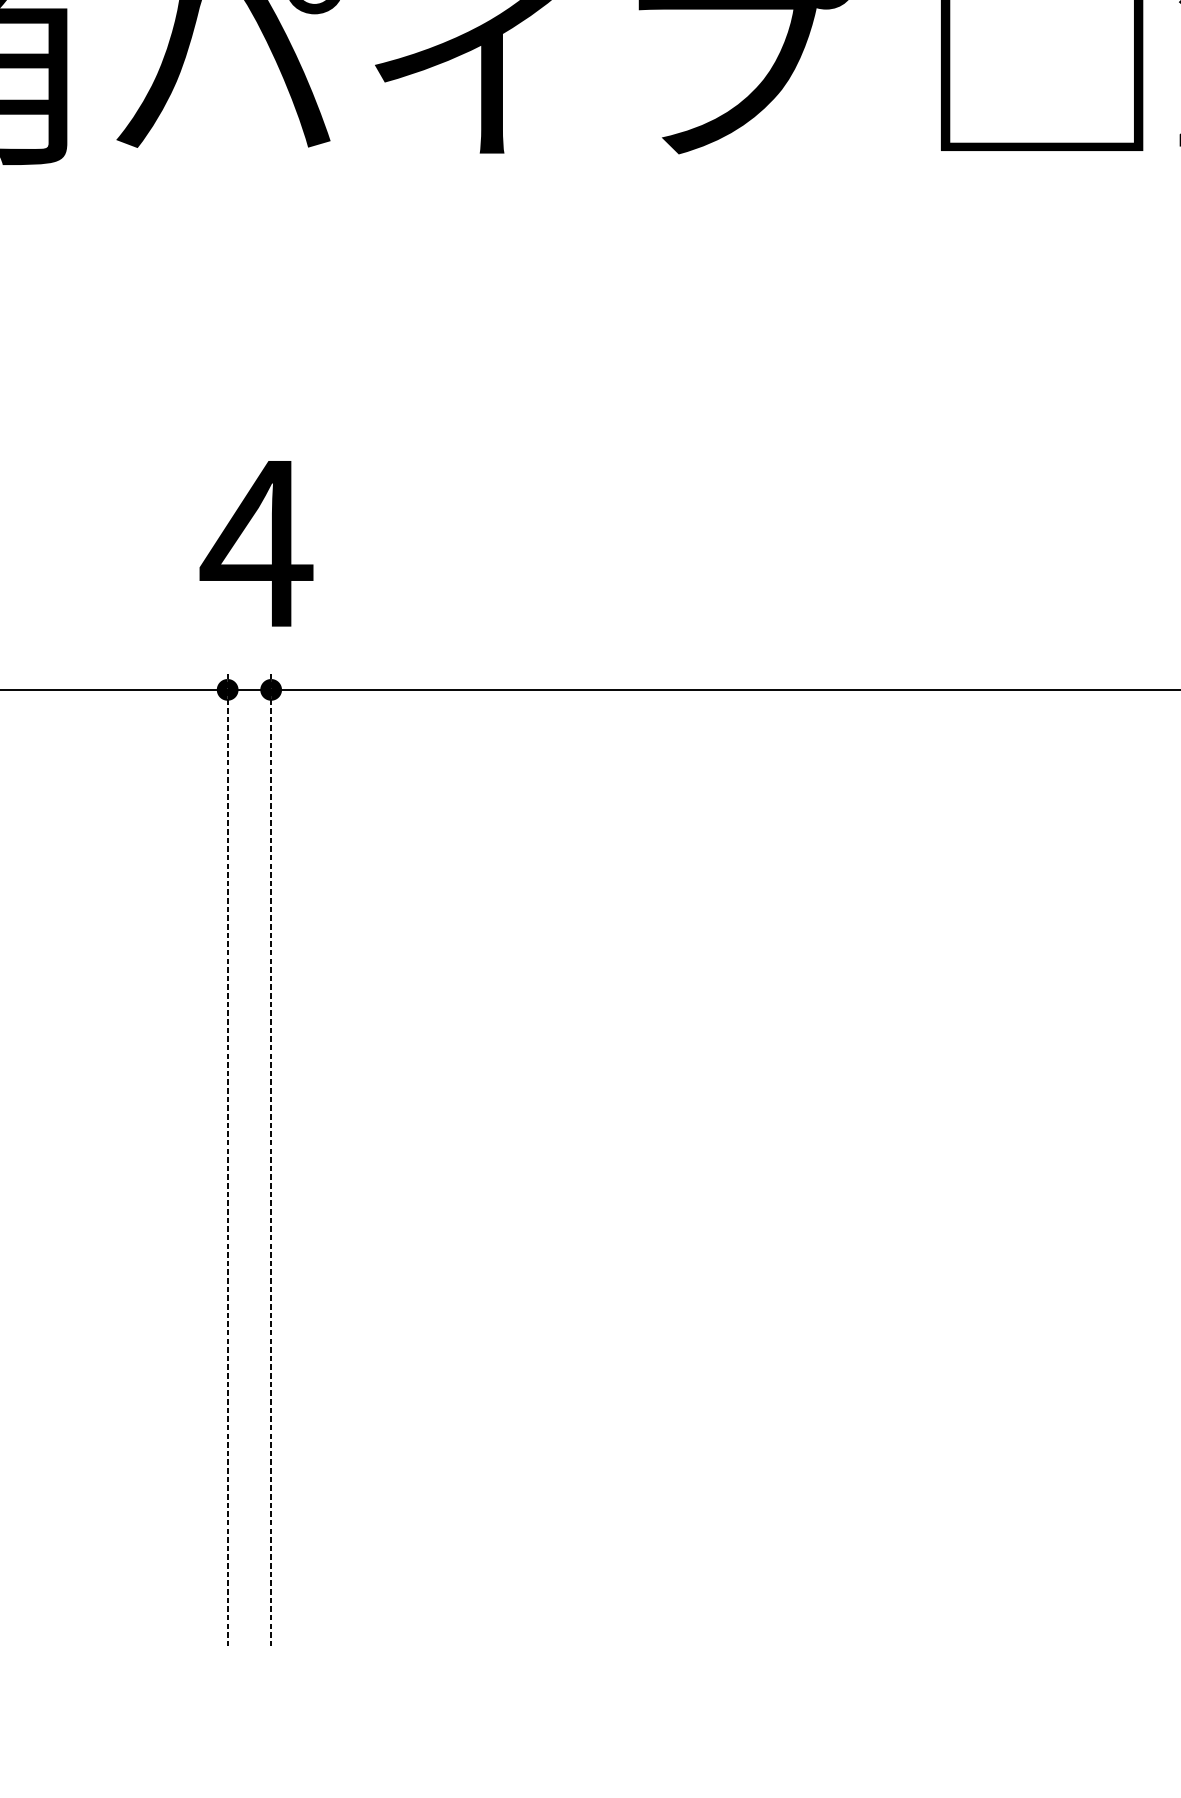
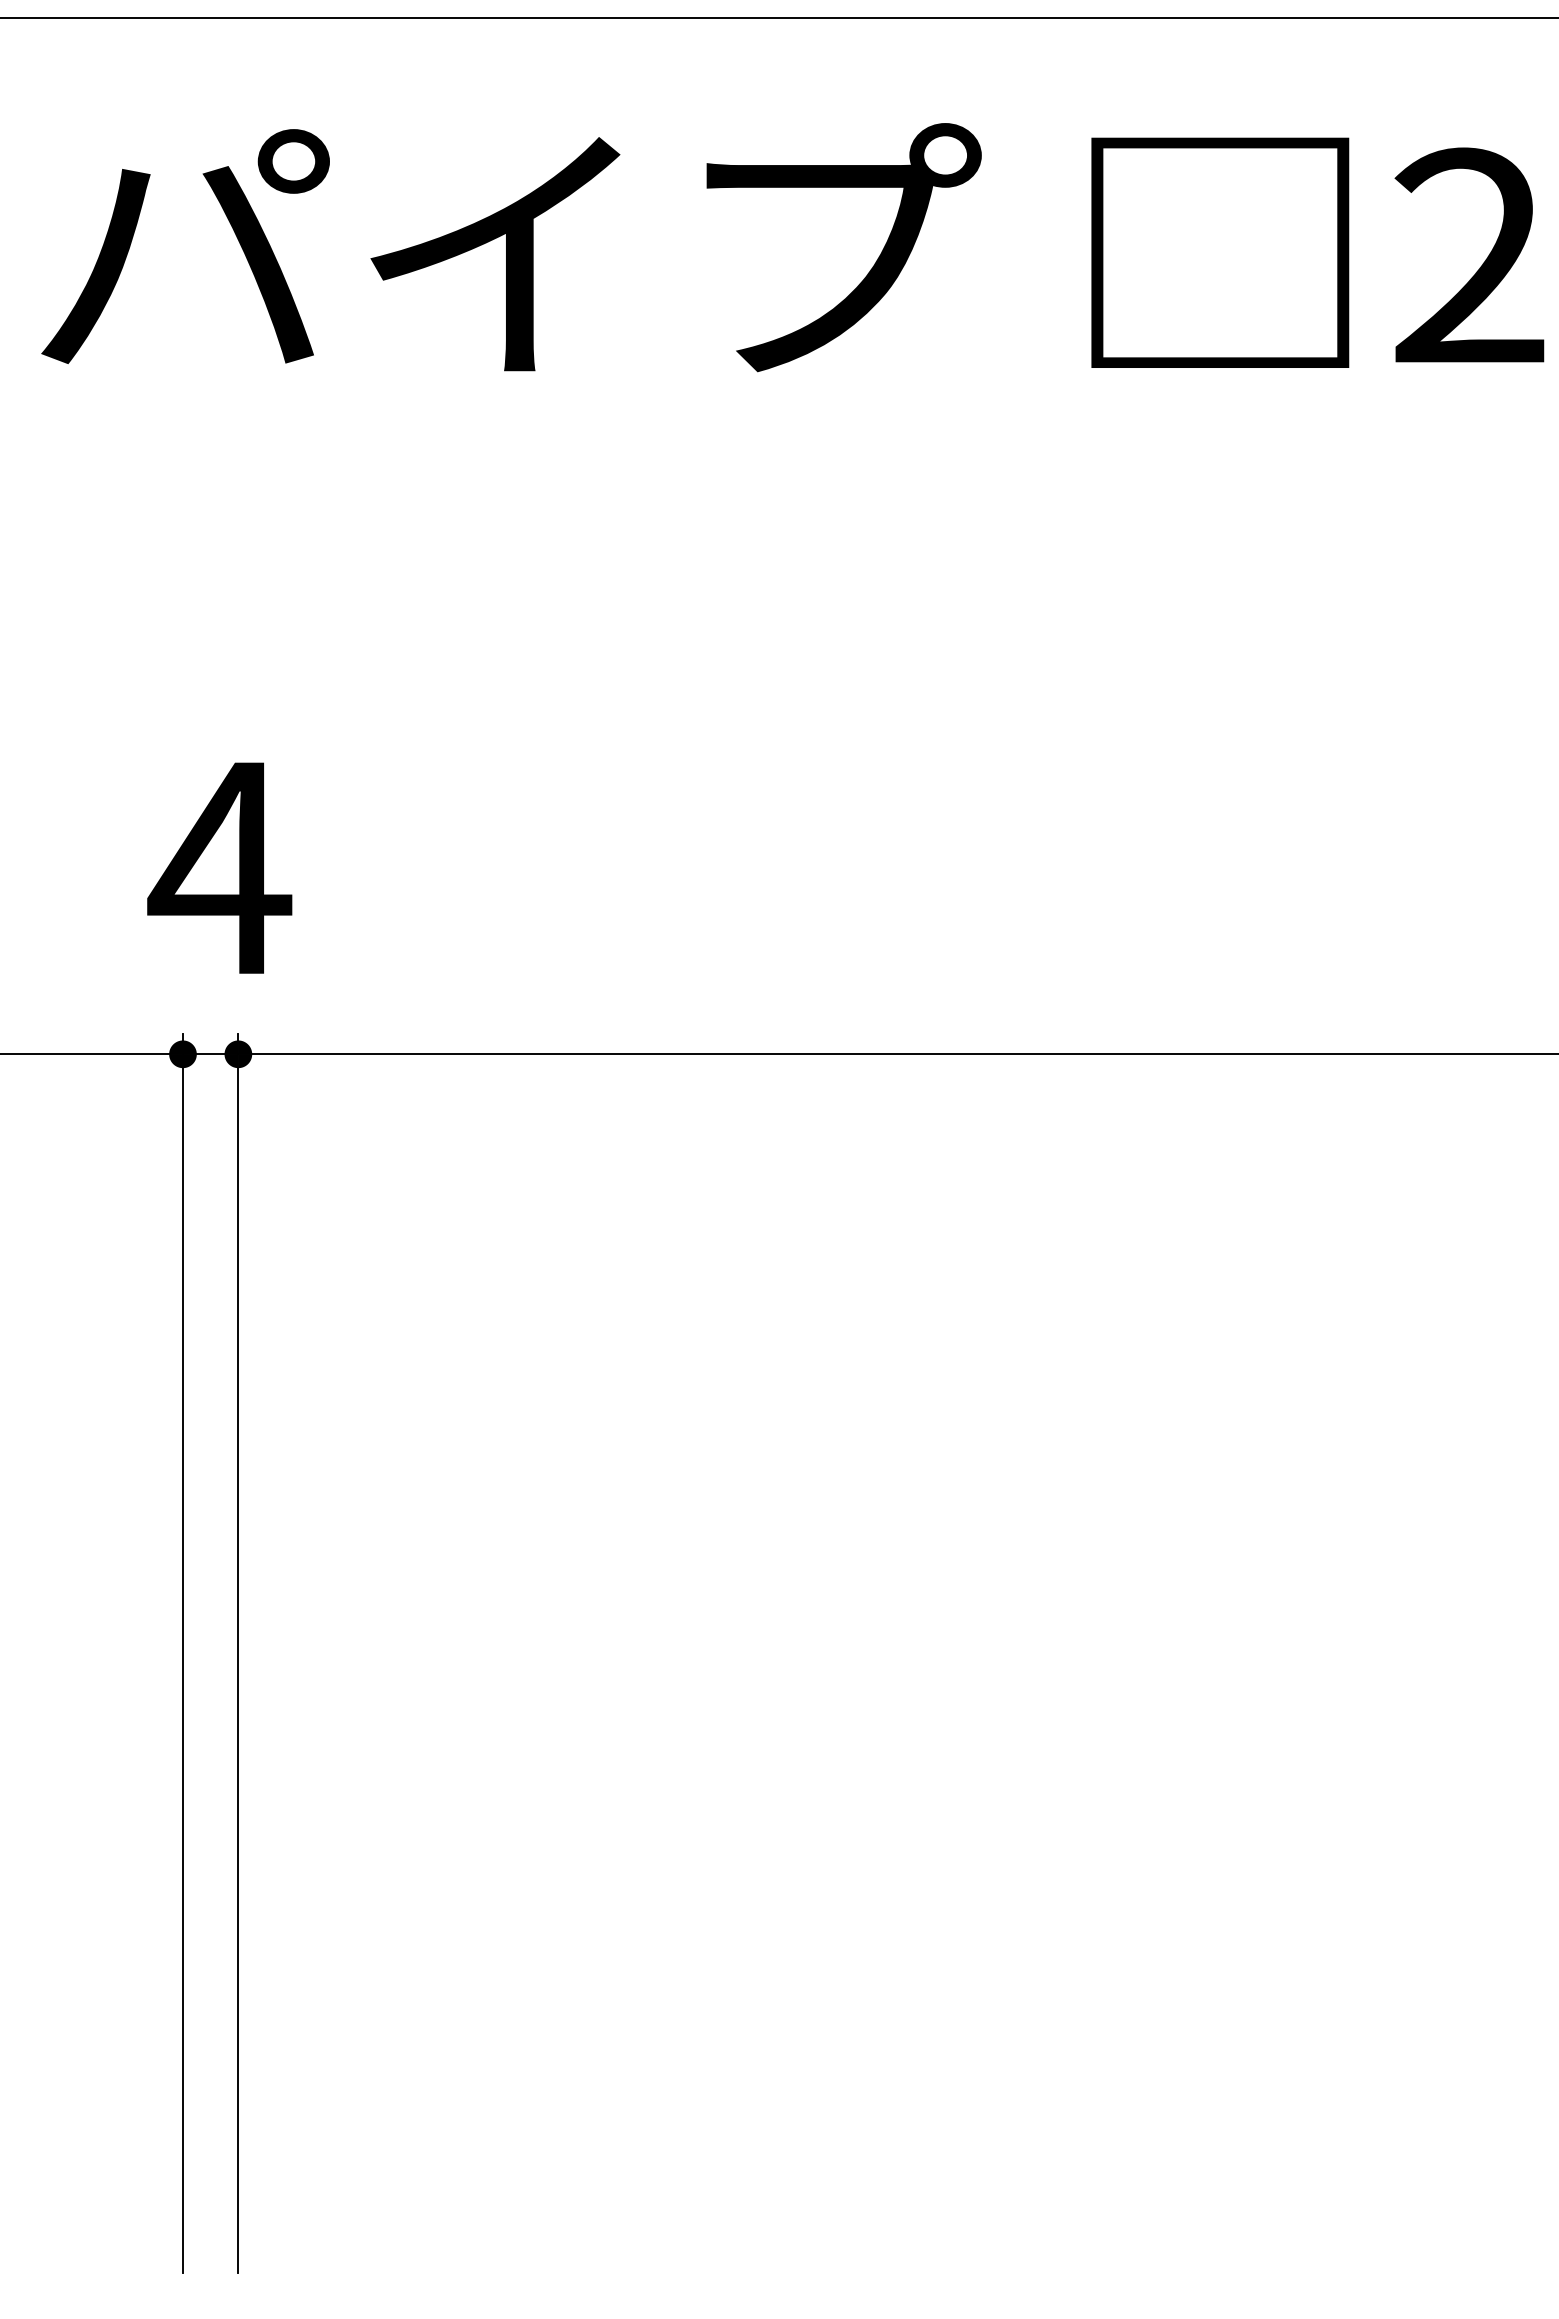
line: (227, 1160) -> (182, 1653), dashed -> solid
line: (271, 1160) -> (238, 1653), dashed -> solid

